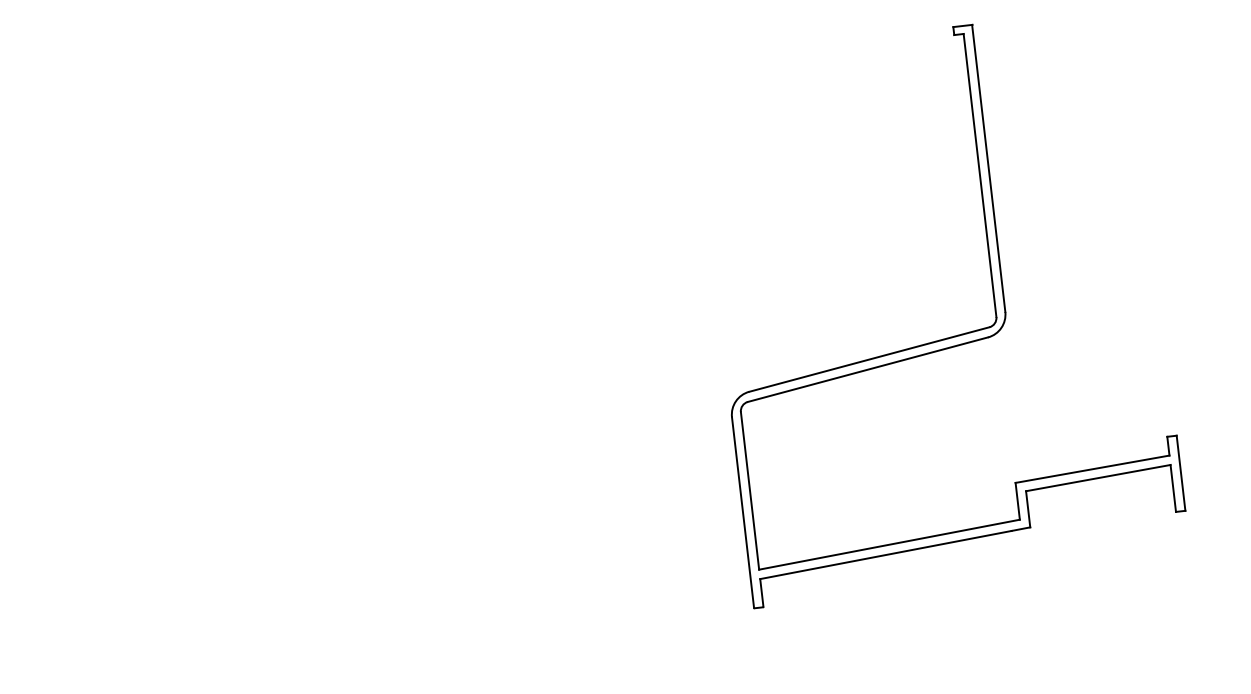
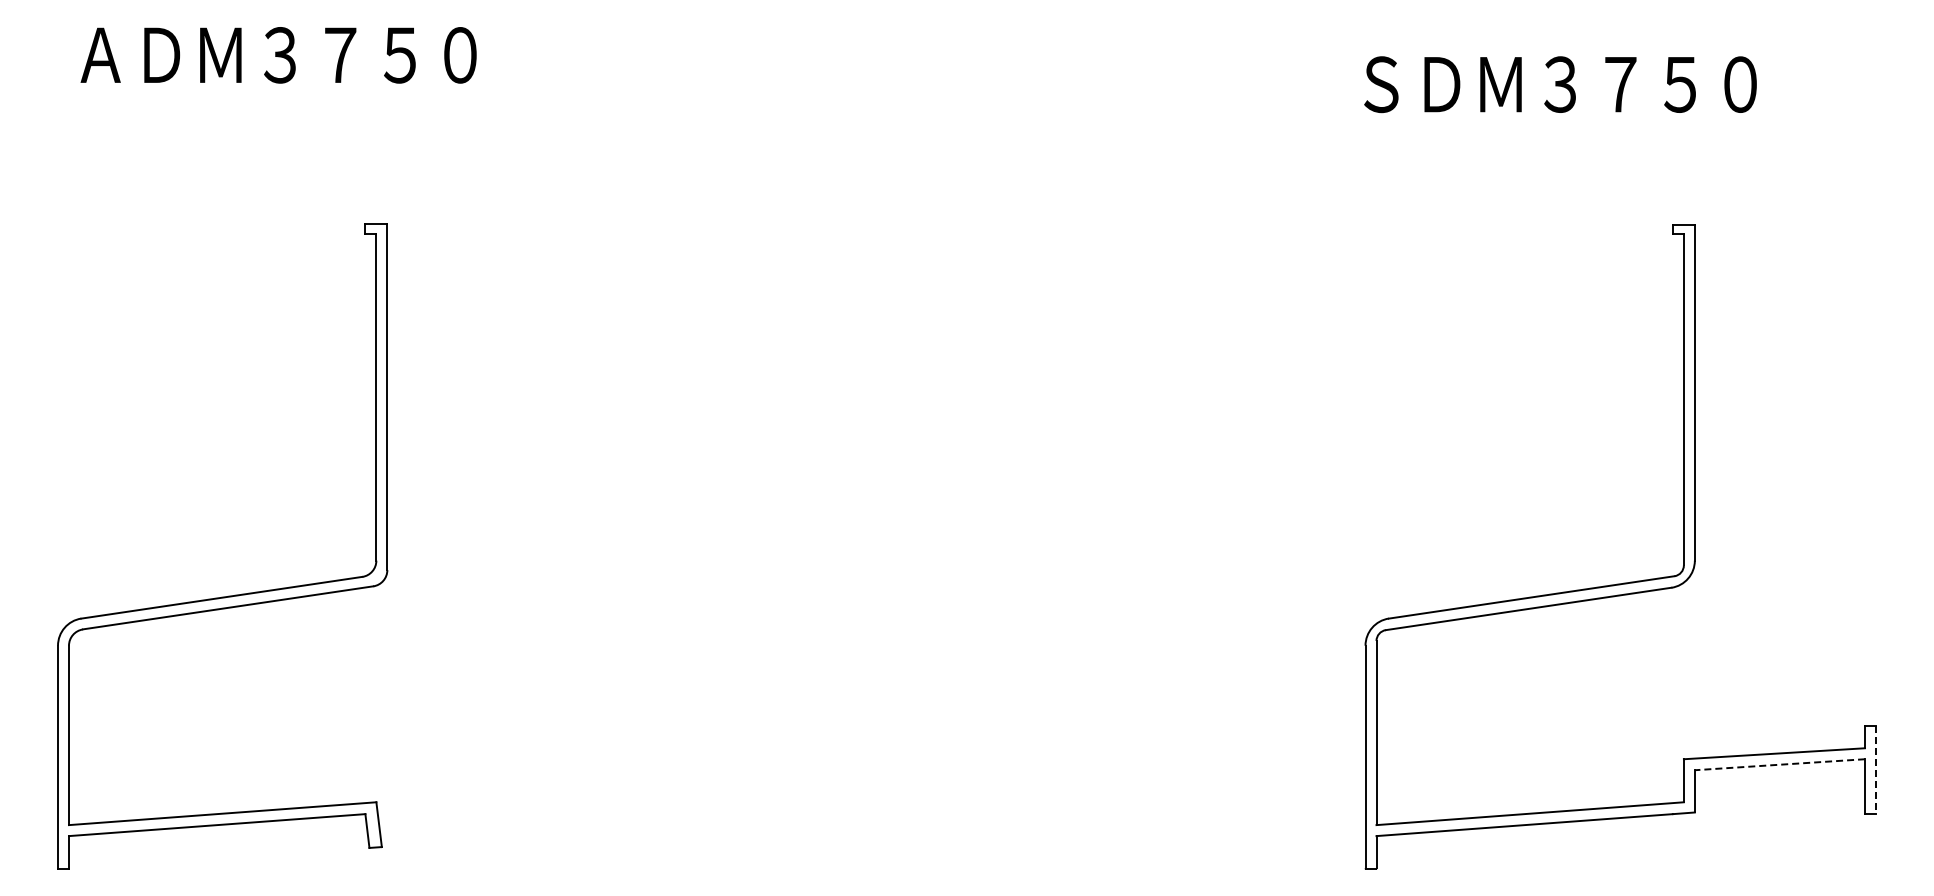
line: (1181, 473) -> (1876, 770), solid -> dashed
line: (1097, 477) -> (1779, 764), solid -> dashed

